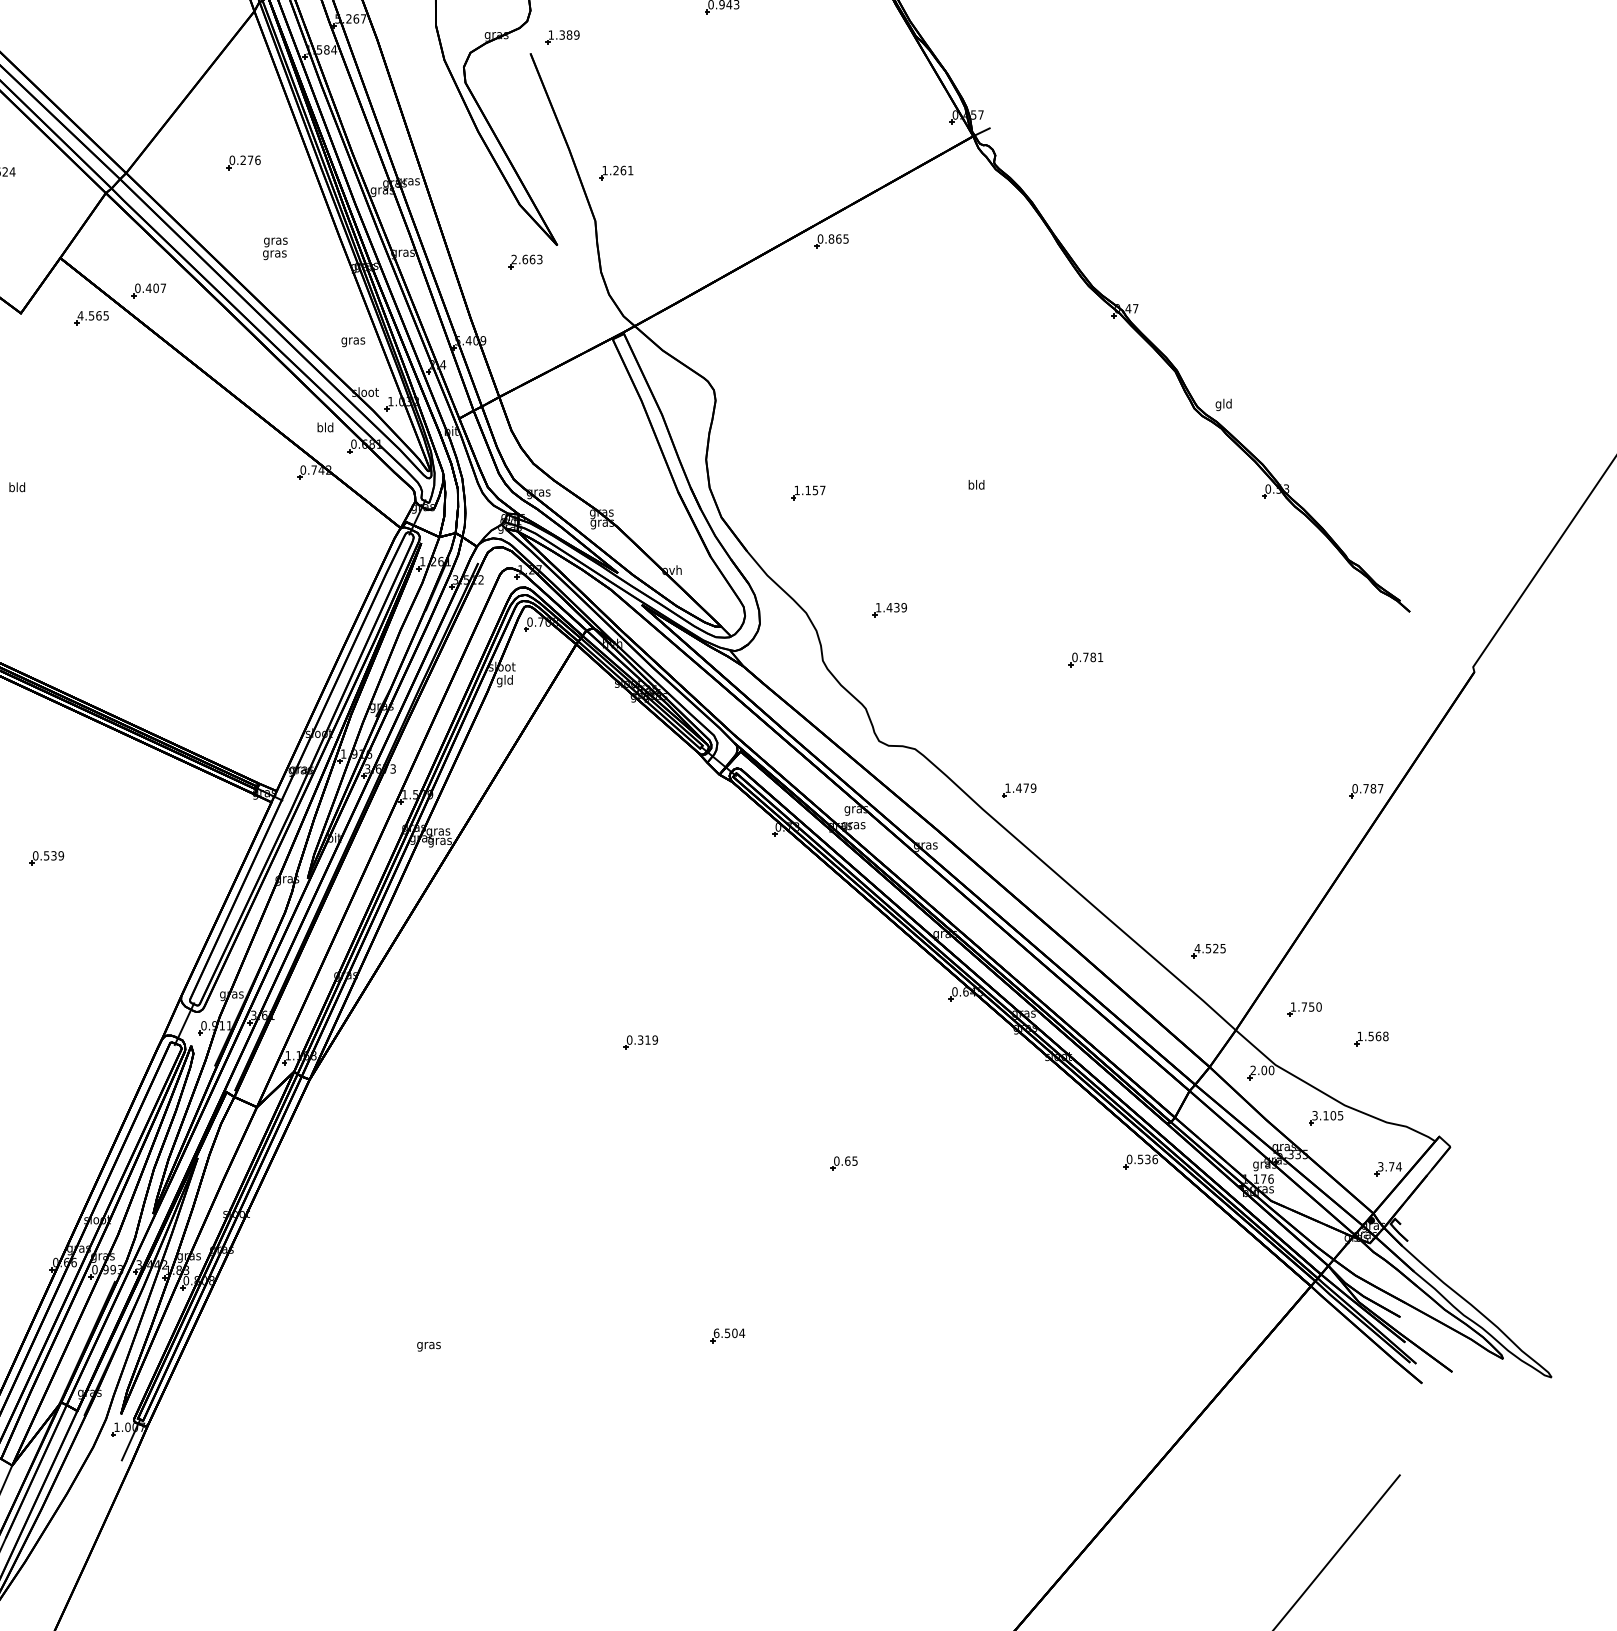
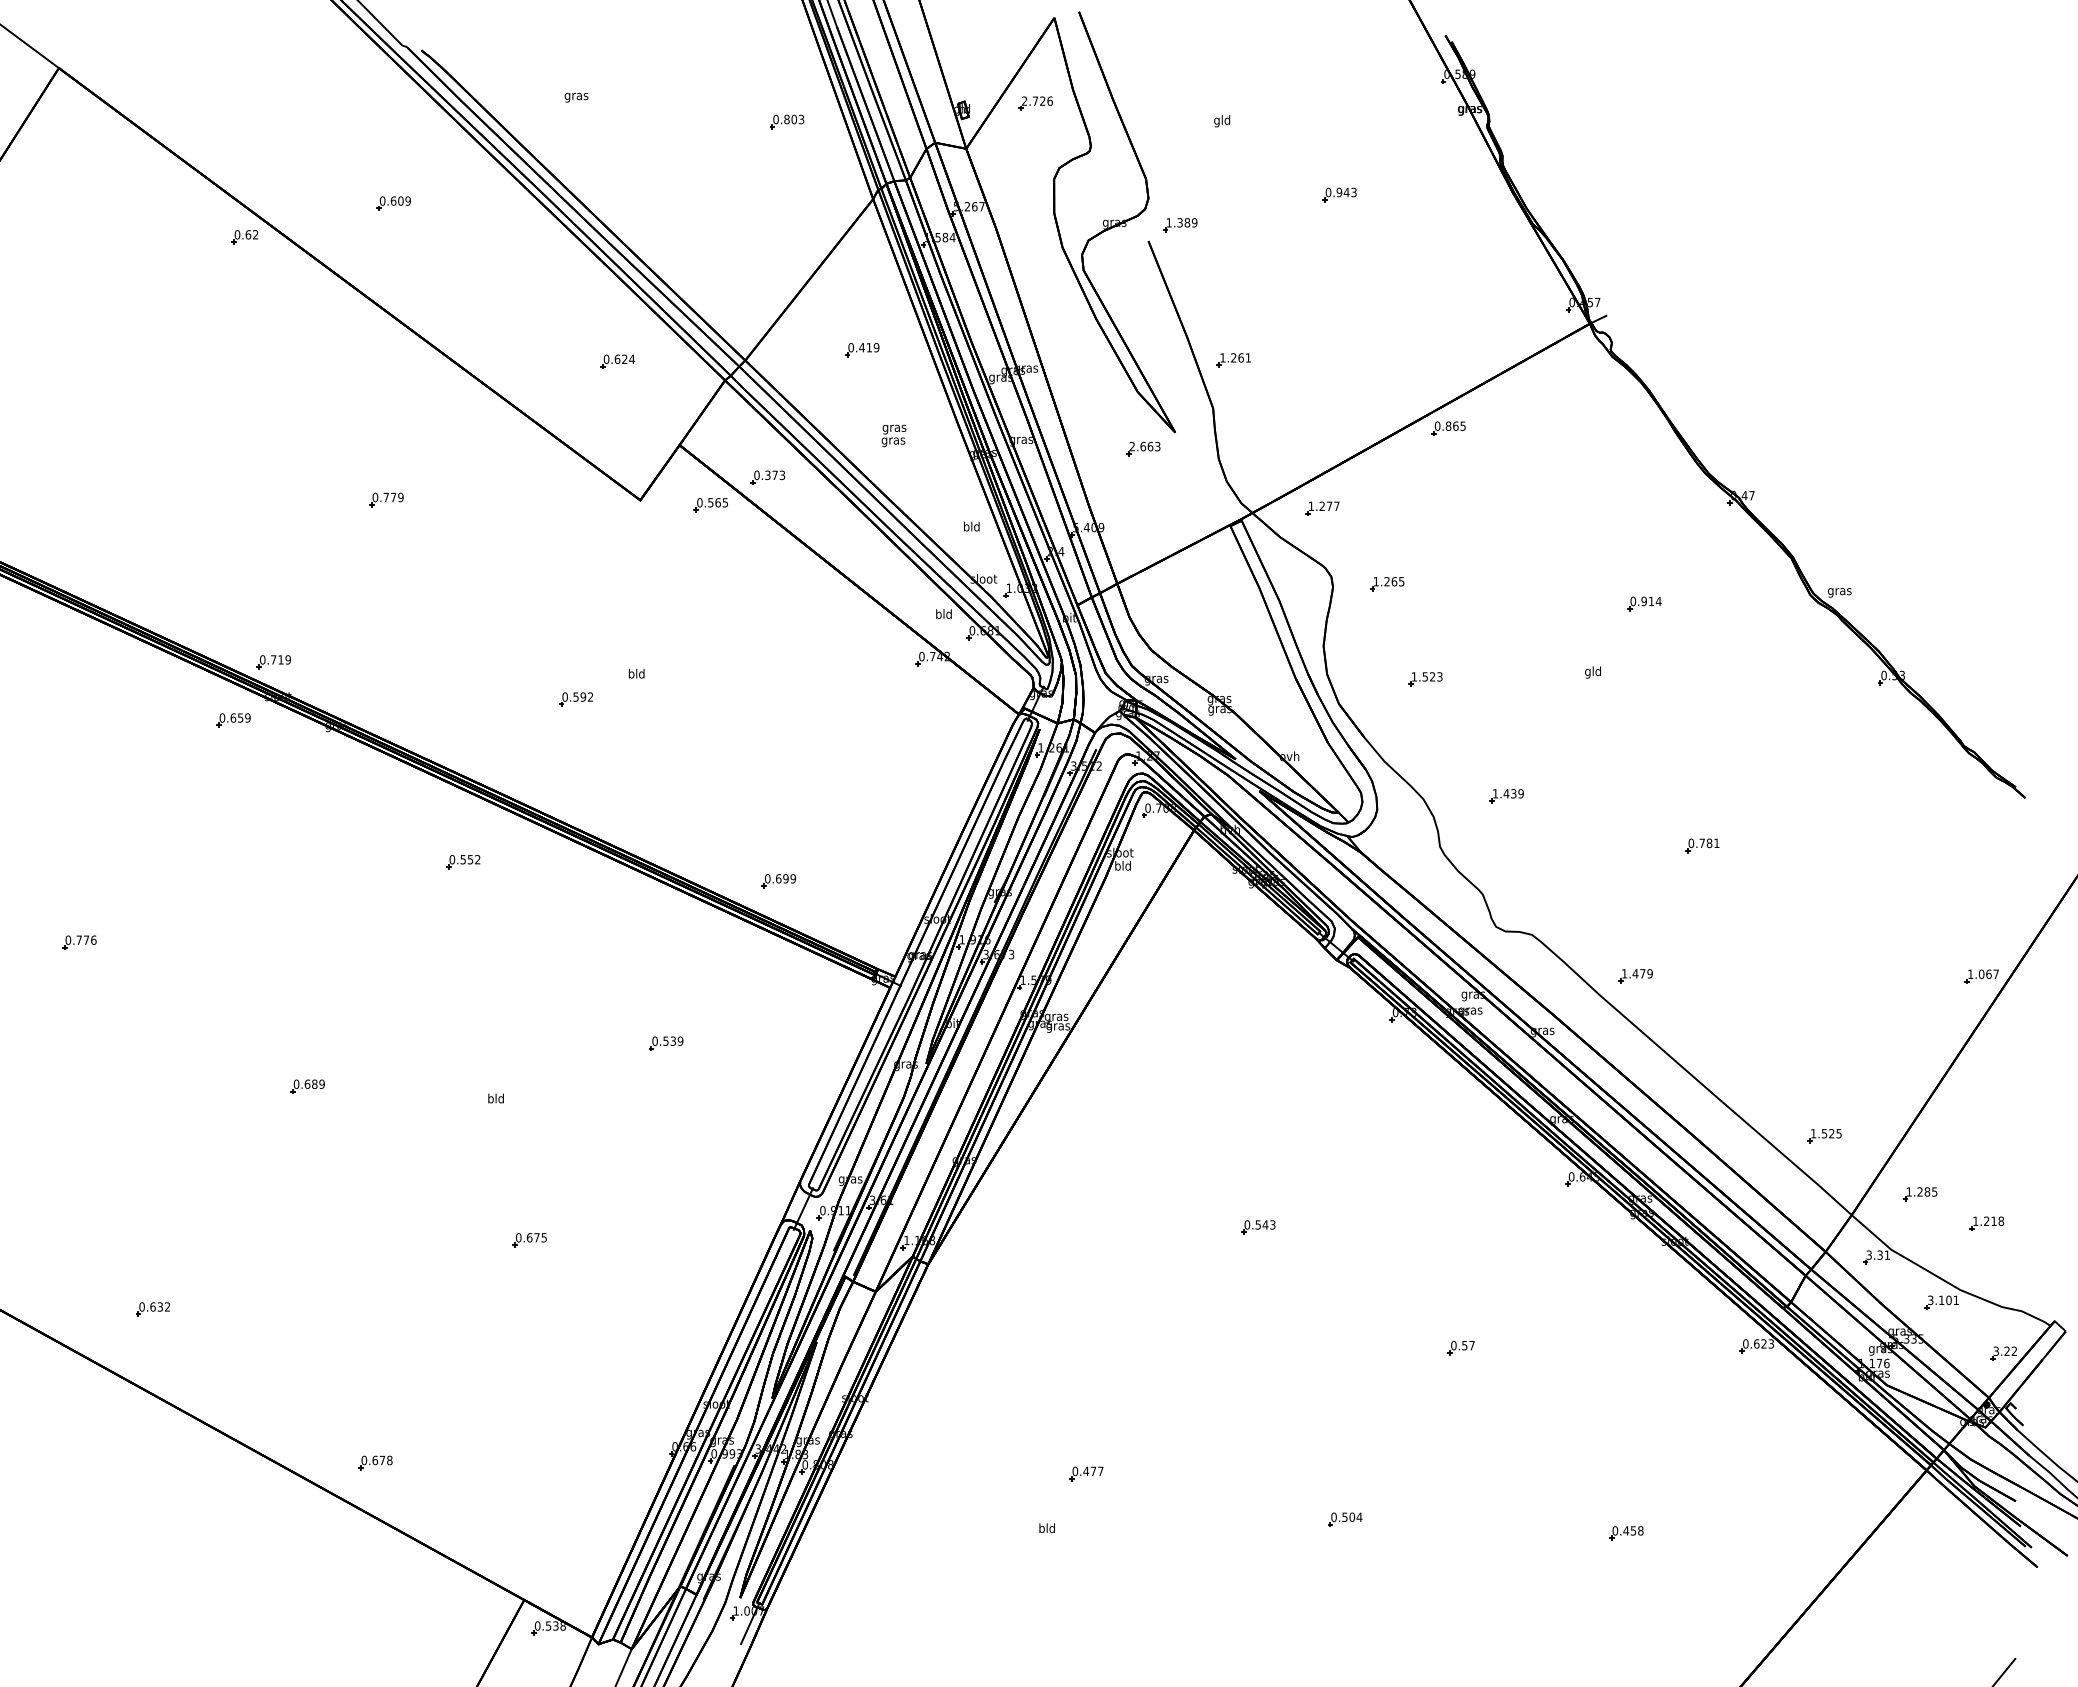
text: (250, 160) -> (869, 347), 0.276 -> 0.419
text: (155, 288) -> (774, 475), 0.407 -> 0.373
text: (80, 315) -> (699, 502), 4.565 -> 0.565
part: (705, 321) -> (1322, 508), added
text: (353, 340) -> (971, 527), gras -> bld
part: (770, 397) -> (1387, 584), added
text: (1223, 404) -> (1839, 591), gld -> gras
part: (1027, 416) -> (1644, 603), added
text: (970, 486) -> (1587, 672), bld -> gld
text: (815, 490) -> (1432, 676), 1.157 -> 1.523
text: (499, 681) -> (1117, 867), gld -> bld
part: (159, 695) -> (778, 881), added
text: (1363, 787) -> (1979, 973), 0.787 -> 1.067
text: (1197, 948) -> (1813, 1133), 4.525 -> 1.525
text: (1311, 1006) -> (1927, 1191), 1.750 -> 1.285
text: (1374, 1036) -> (1990, 1221), 1.568 -> 1.218
text: (647, 1039) -> (1265, 1224), 0.319 -> 0.543
text: (1262, 1069) -> (1878, 1254), 2.00 -> 3.31
text: (1339, 1115) -> (1955, 1300), 3.105 -> 3.101
text: (1148, 1159) -> (1764, 1343), 0.536 -> 0.623
text: (851, 1161) -> (1468, 1345), 0.65 -> 0.57
text: (1395, 1166) -> (2010, 1350), 3.74 -> 3.22
part: (468, 1289) -> (1086, 1473), added
text: (716, 1332) -> (1333, 1516), 6.504 -> 0.504
text: (428, 1345) -> (1046, 1529), gras -> bld
part: (1009, 1349) -> (1626, 1533), added

